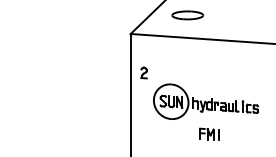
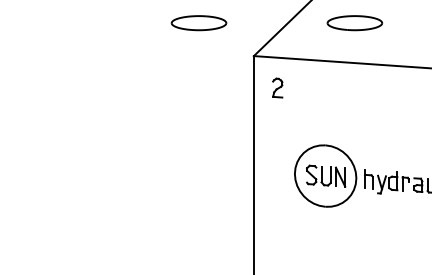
part: (99, 15) -> (198, 23), added
part: (143, 72) -> (276, 87), moved
part: (209, 133) -> (393, 232), removed

